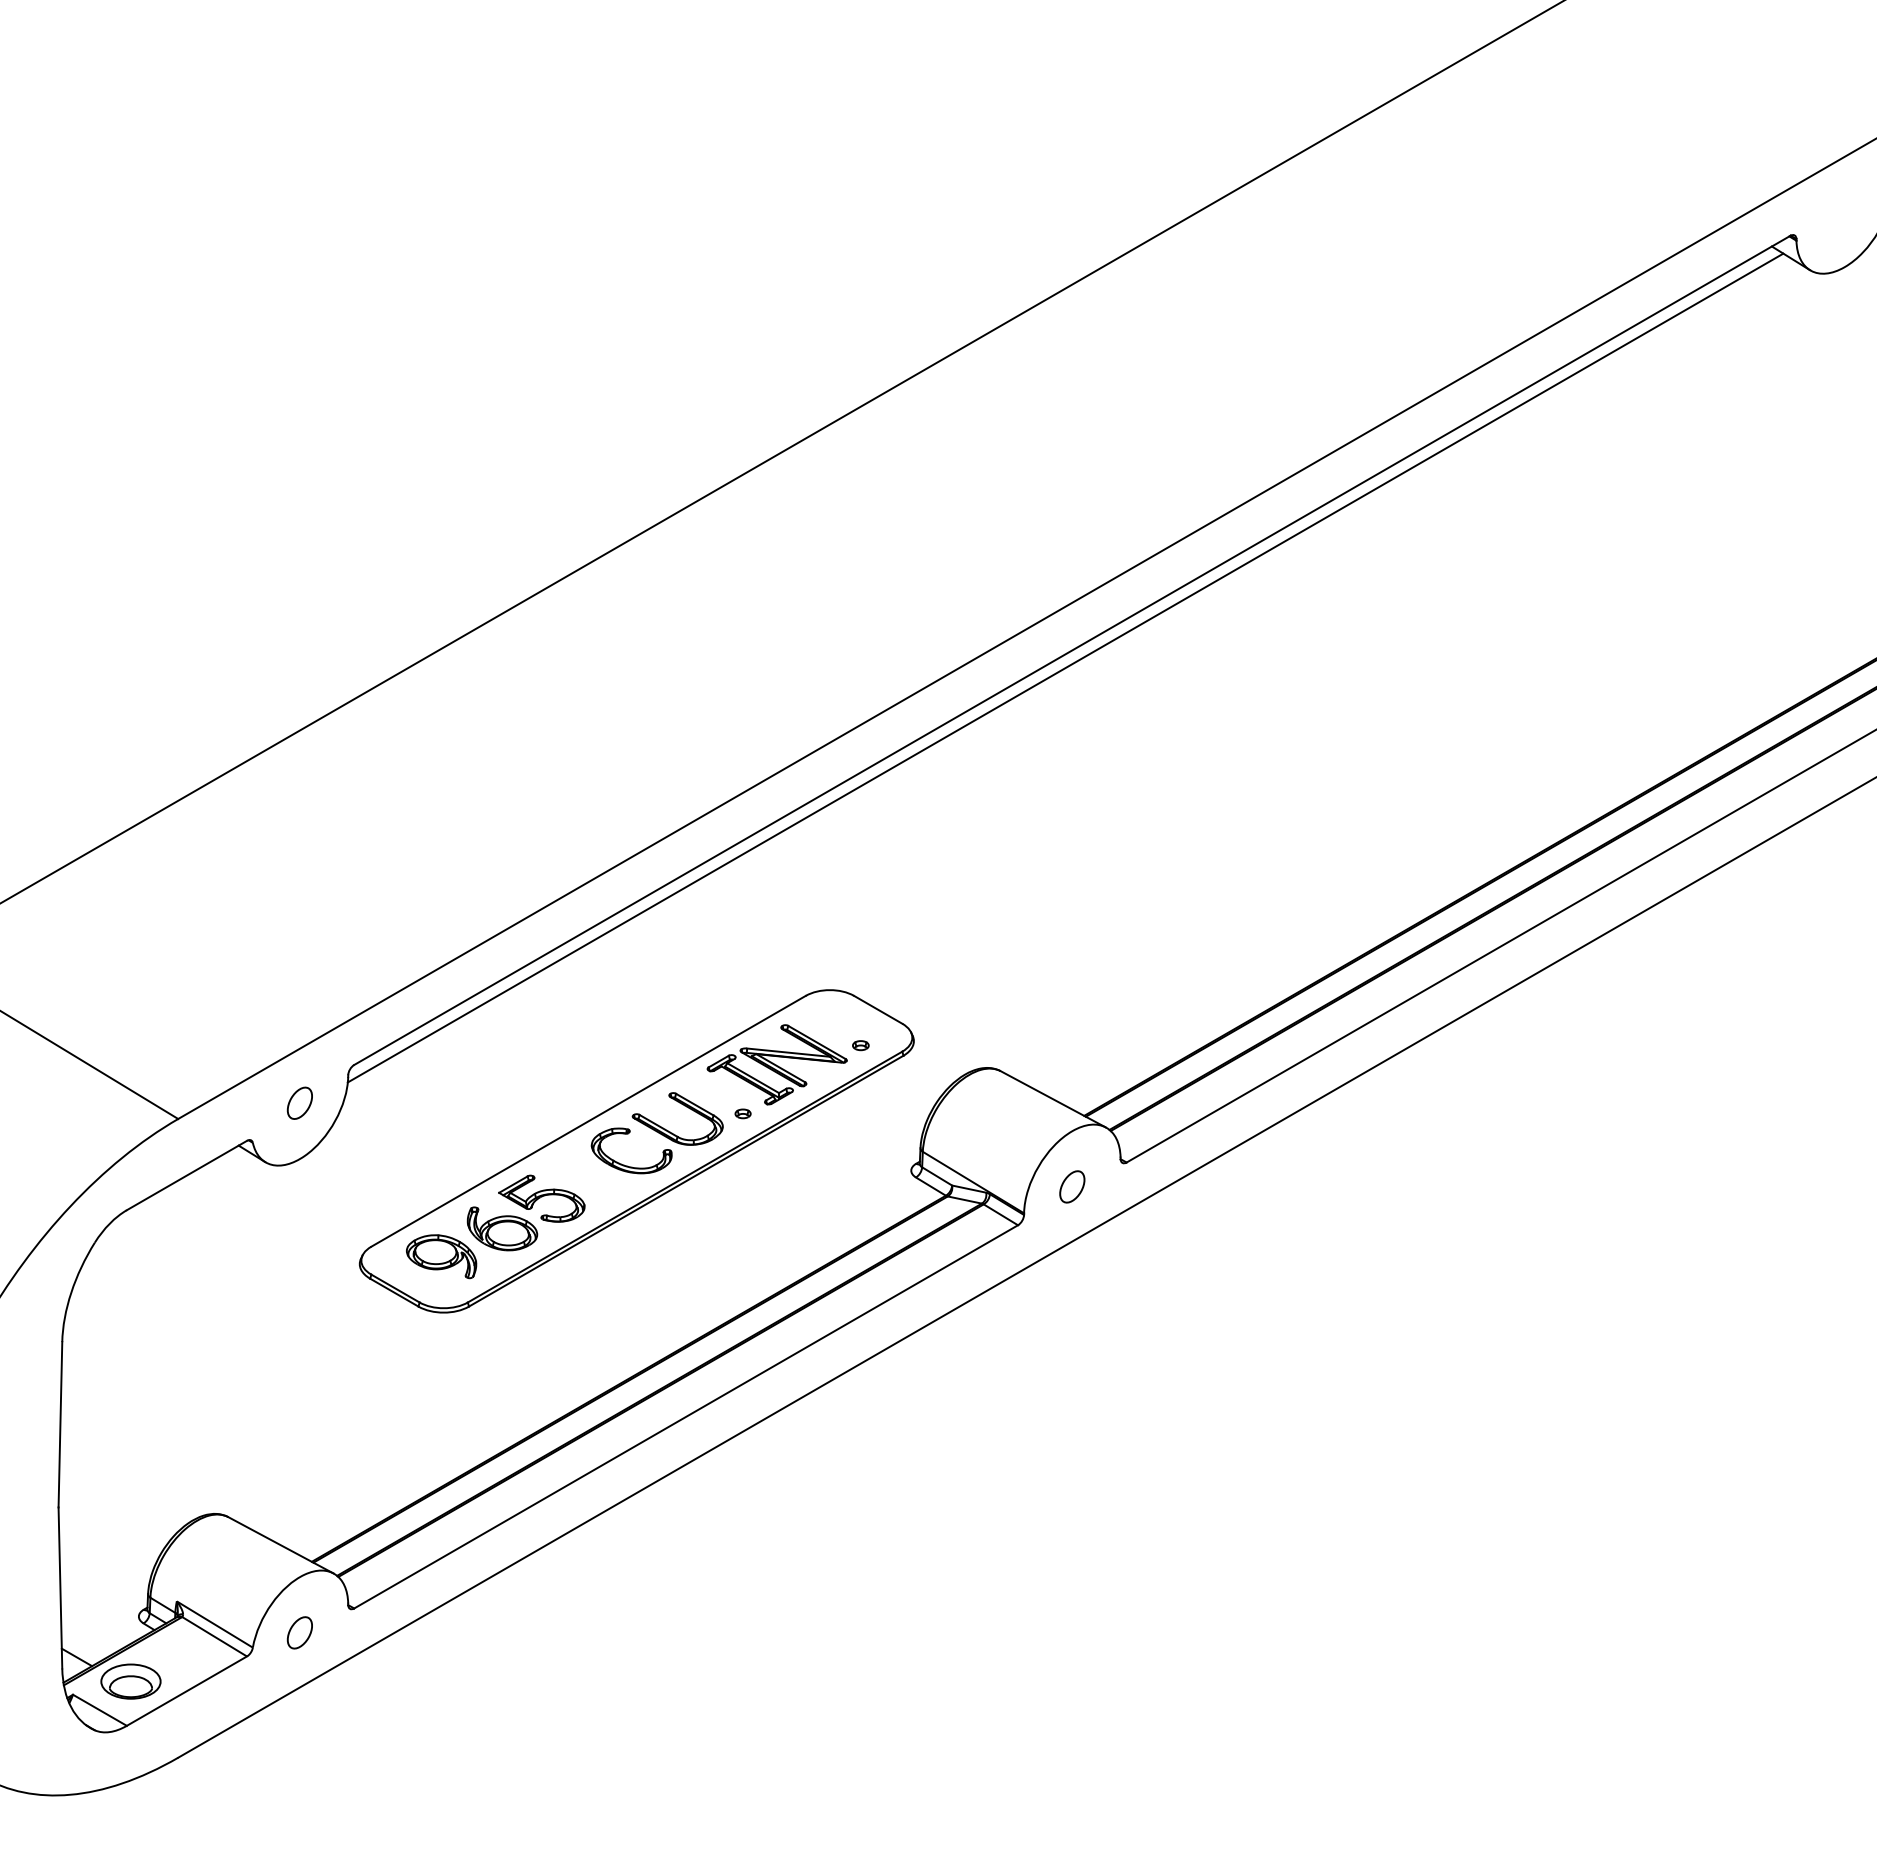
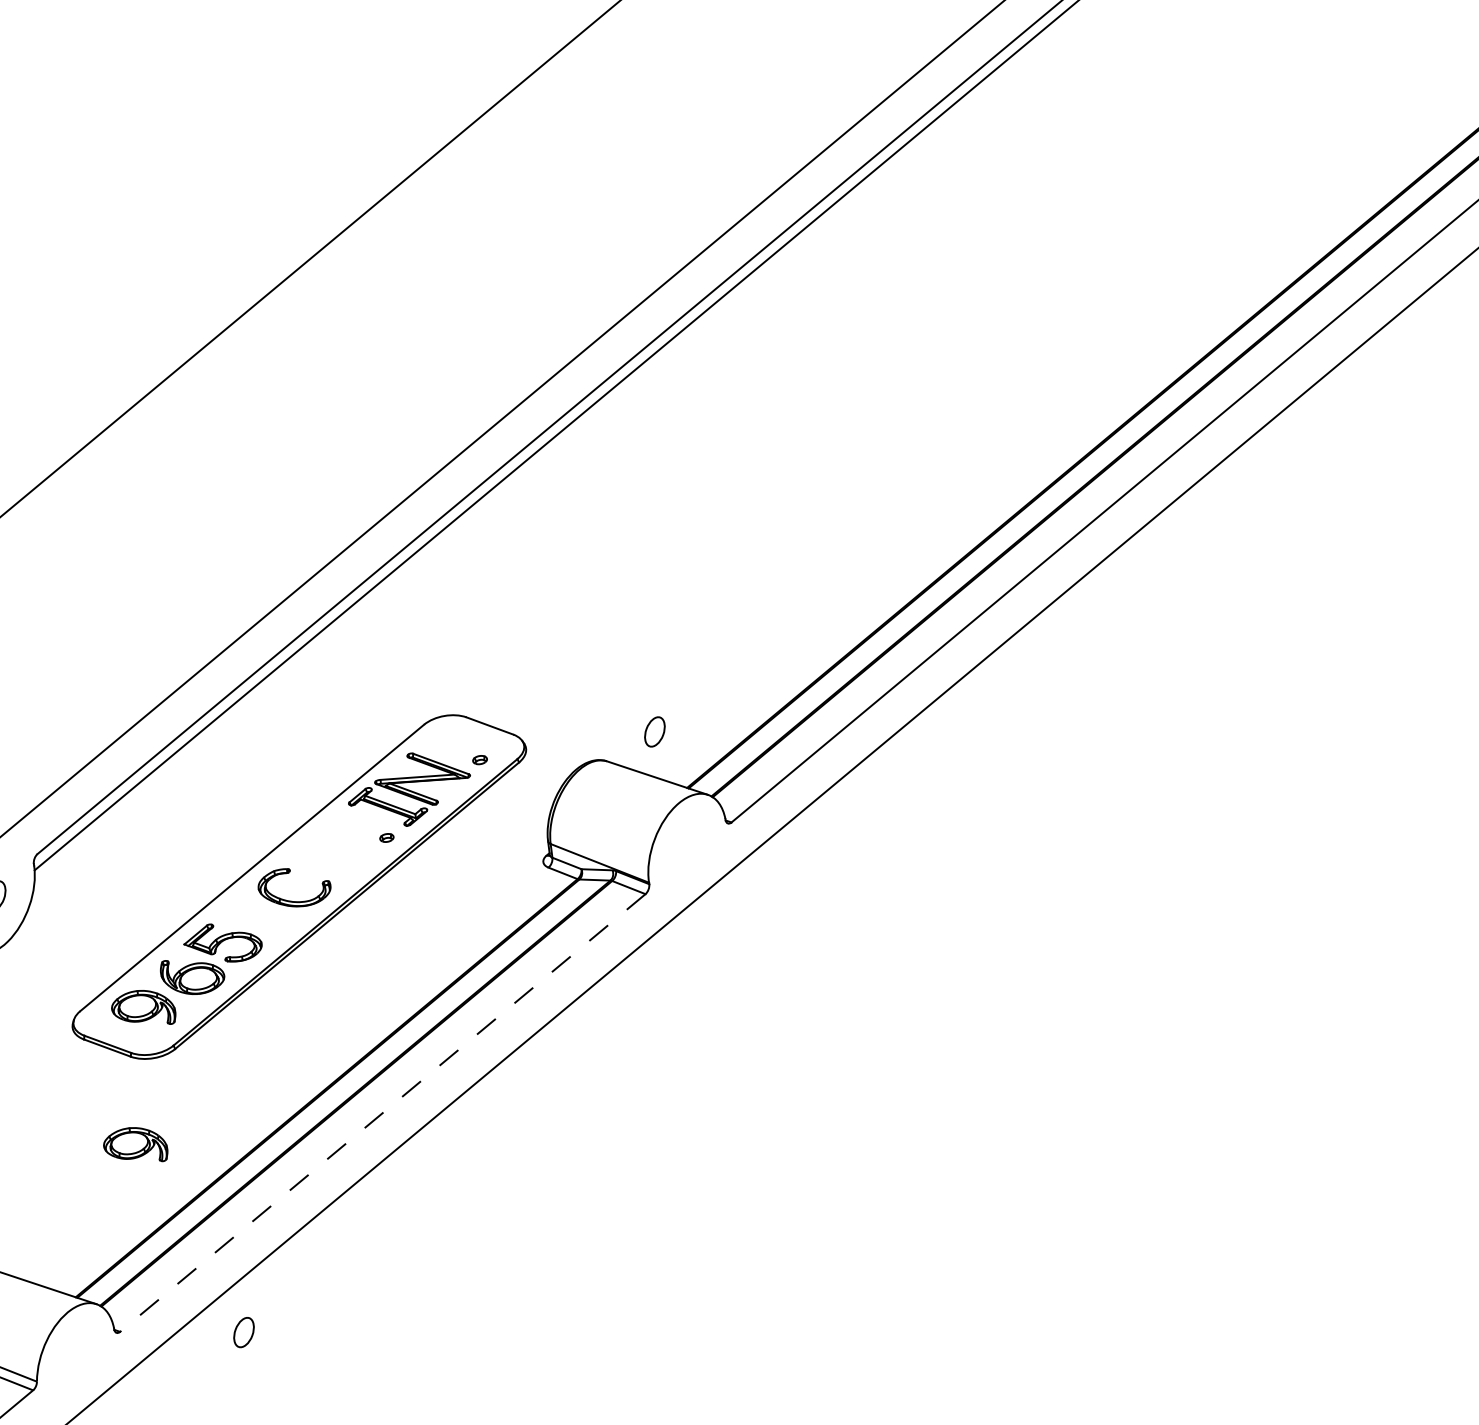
part: (684, 1106) -> (334, 840), removed
part: (1072, 1186) -> (655, 731), moved
part: (406, 1406) -> (135, 1146), added
line: (685, 1417) -> (382, 1113), solid -> dashed
part: (299, 1632) -> (243, 1332), moved

